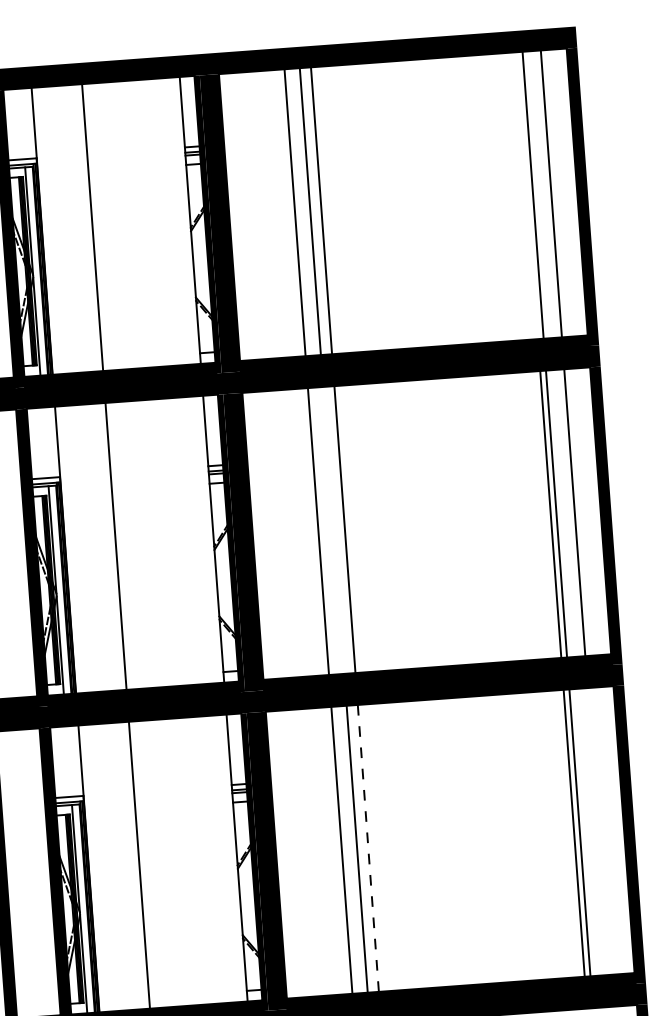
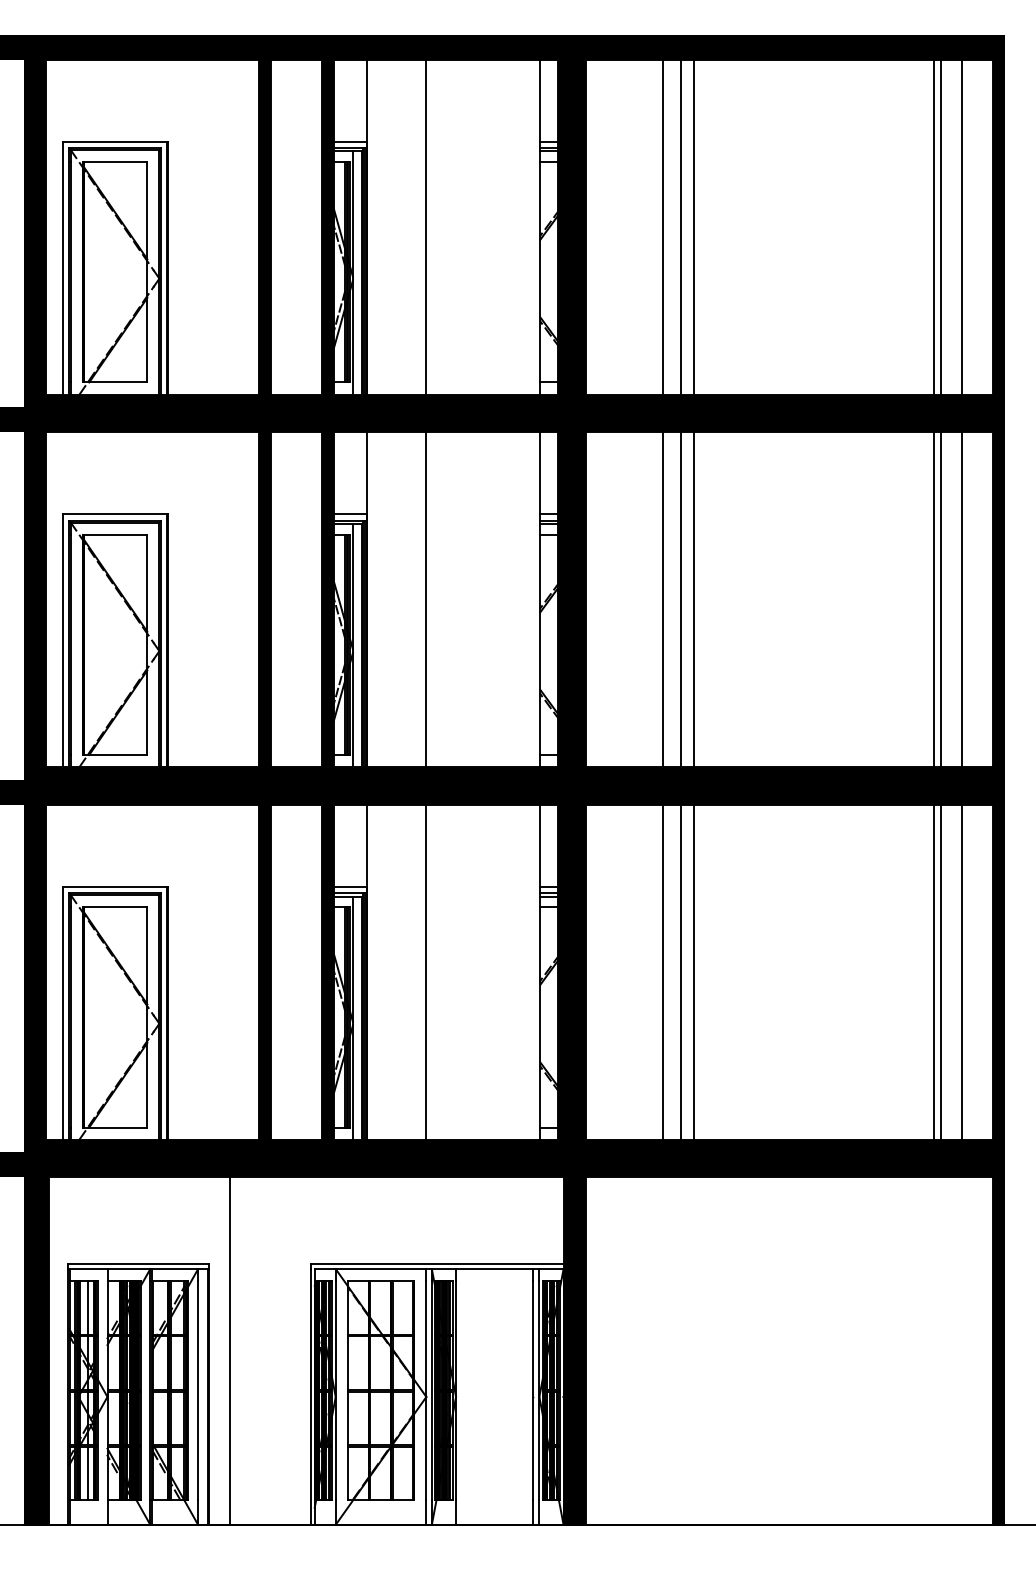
line: (527, 195) -> (934, 226), added
line: (333, 530) -> (680, 599), added
line: (598, 830) -> (962, 971), added
line: (368, 848) -> (693, 972), dashed -> solid

